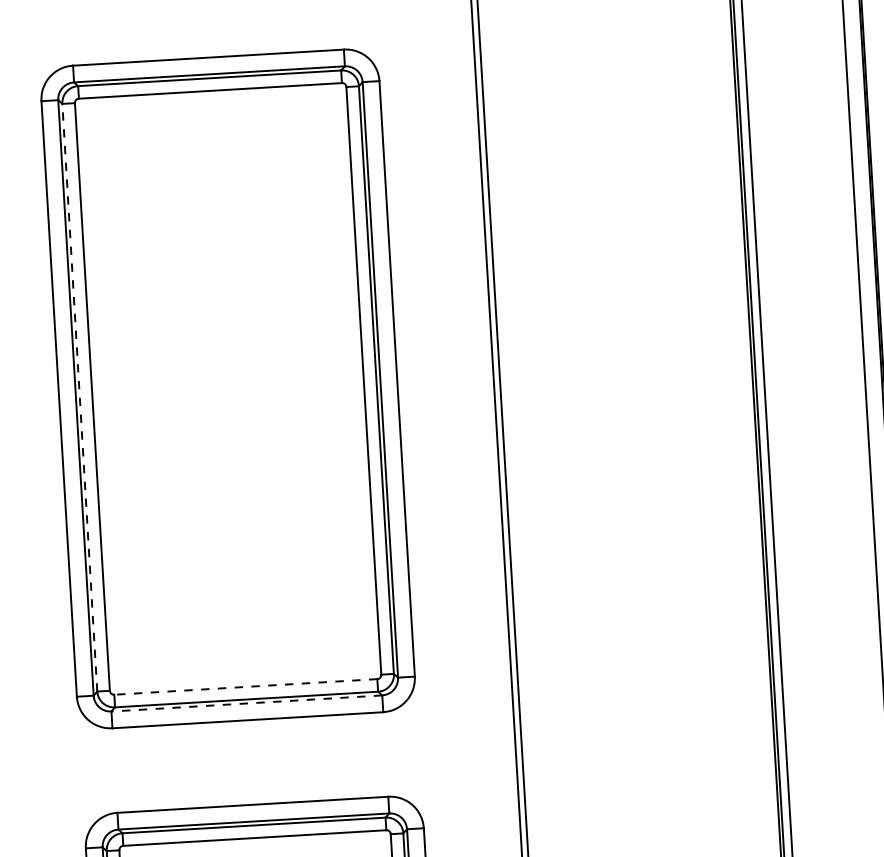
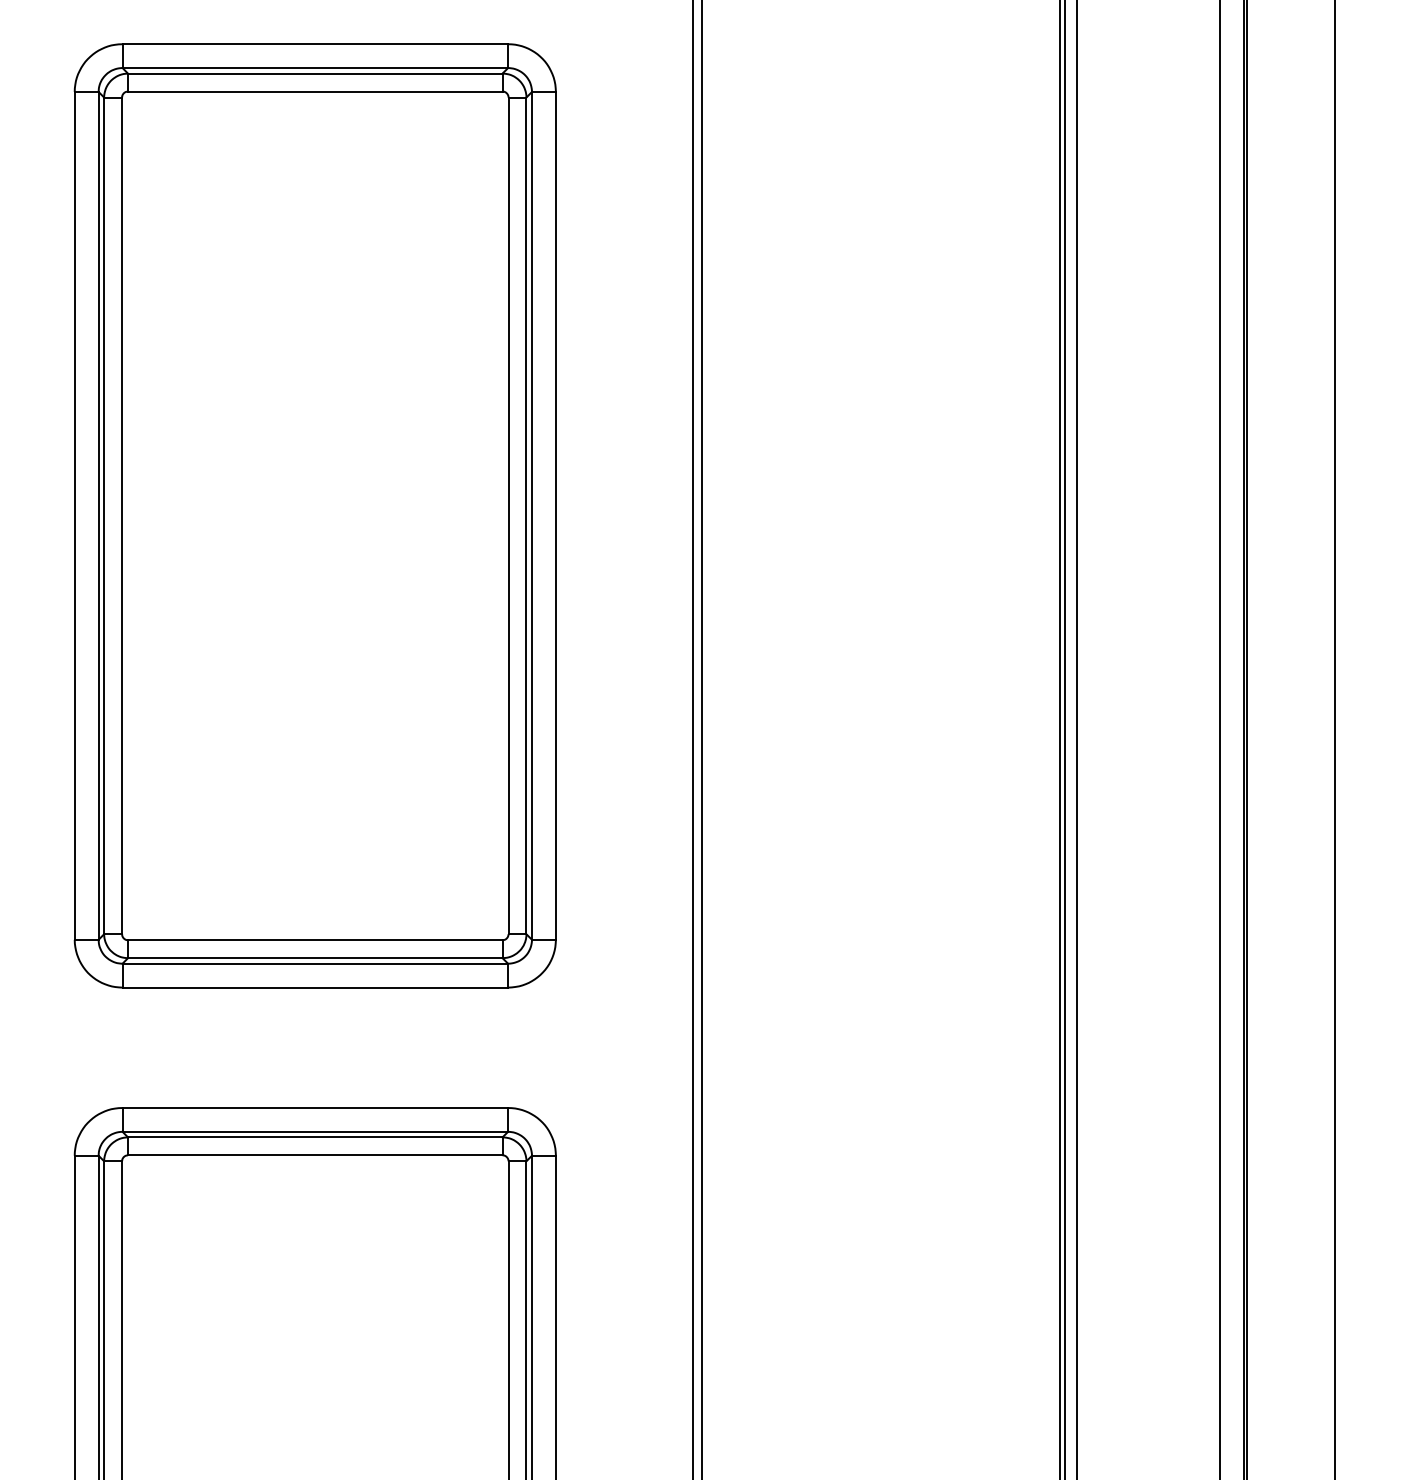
line: (80, 397) -> (104, 515), dashed -> solid
line: (245, 687) -> (314, 940), dashed -> solid
line: (246, 703) -> (315, 963), dashed -> solid

